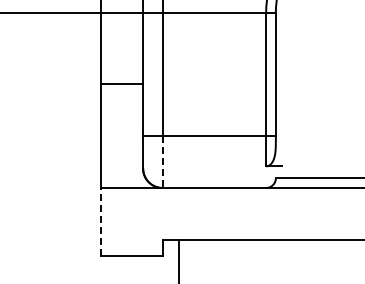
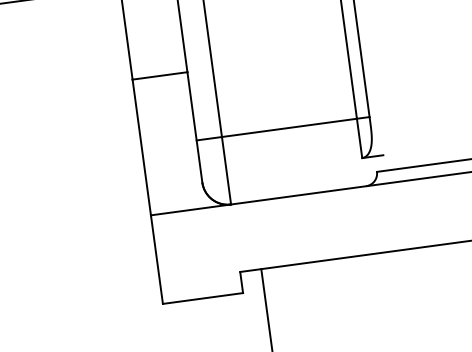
line: (162, 162) -> (226, 171), dashed -> solid
line: (101, 221) -> (157, 258), dashed -> solid

